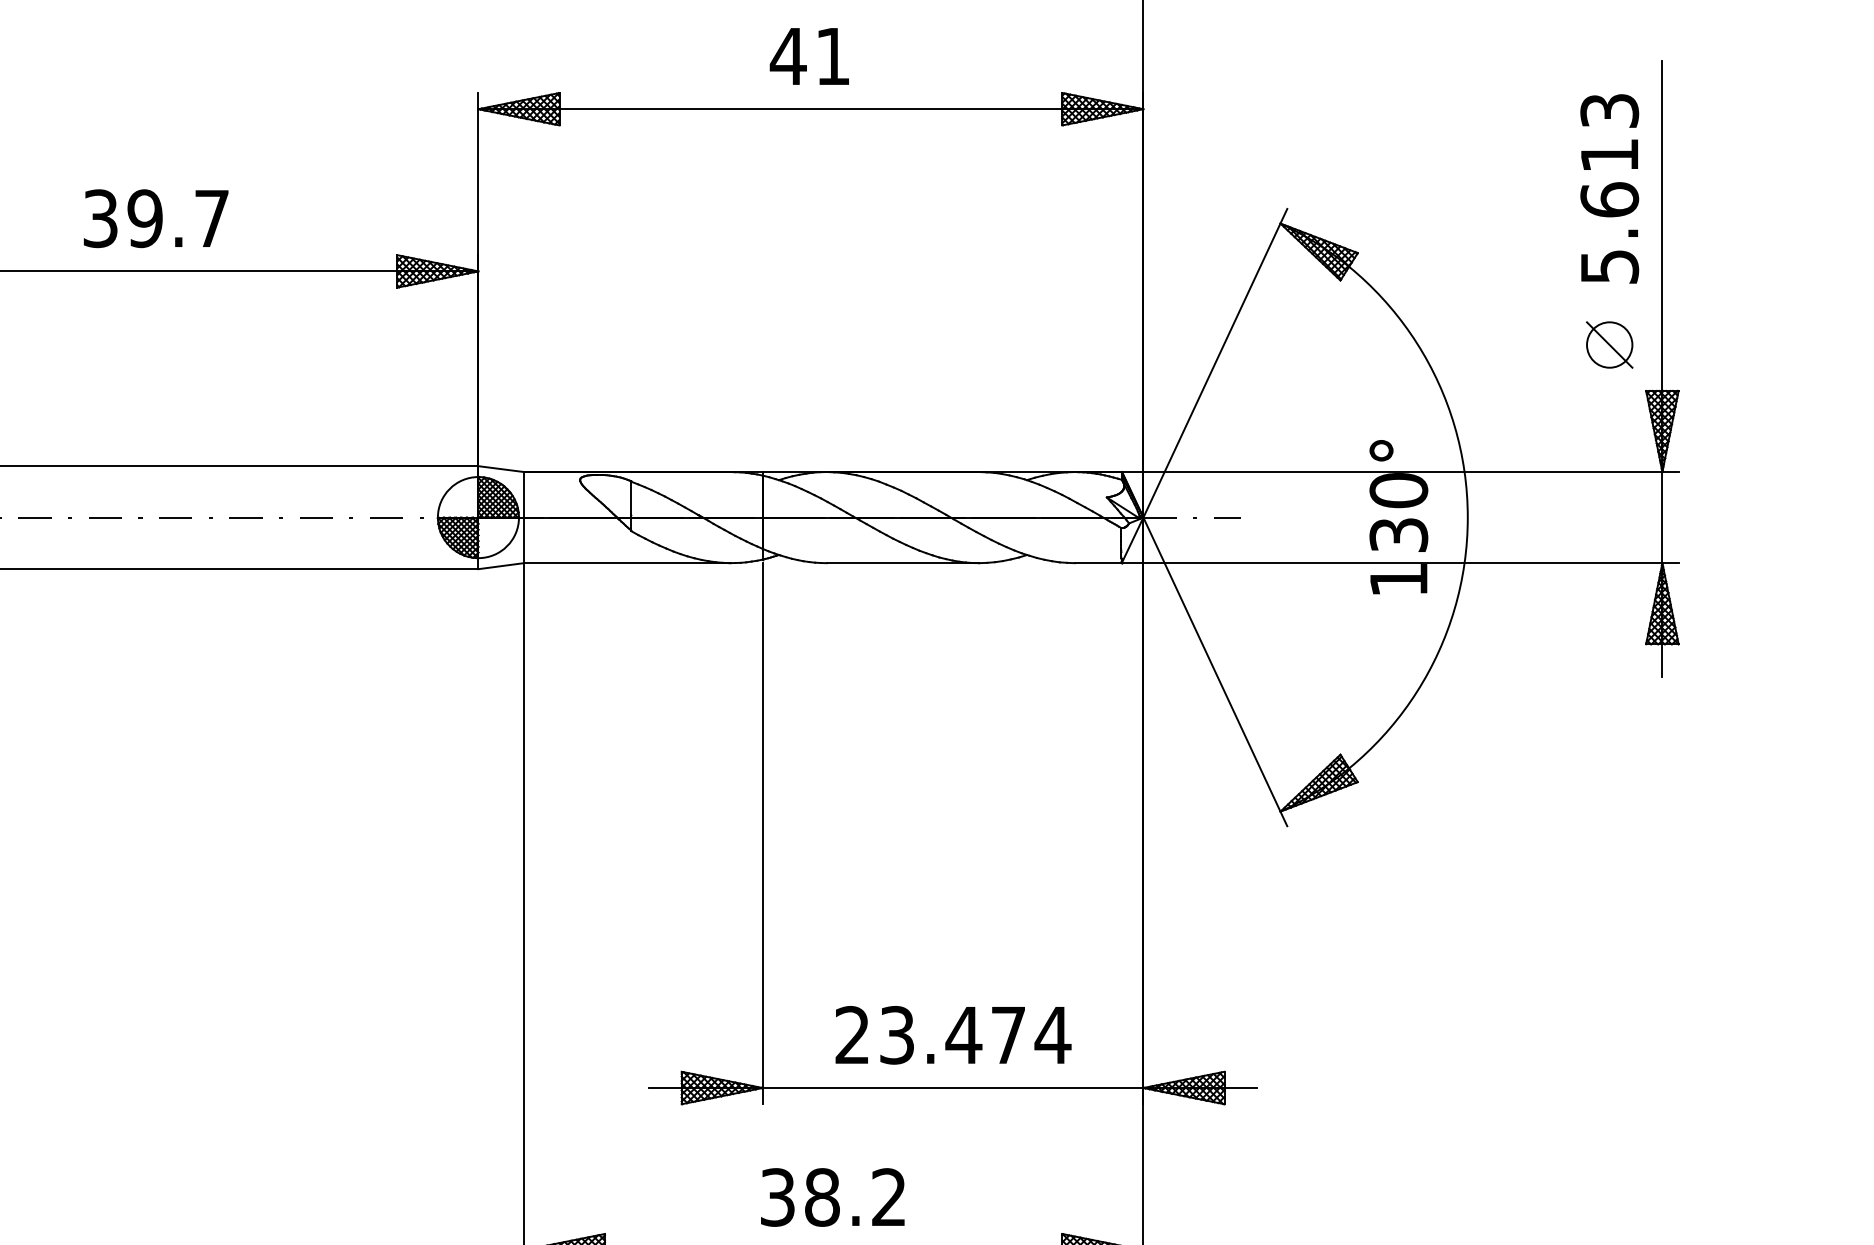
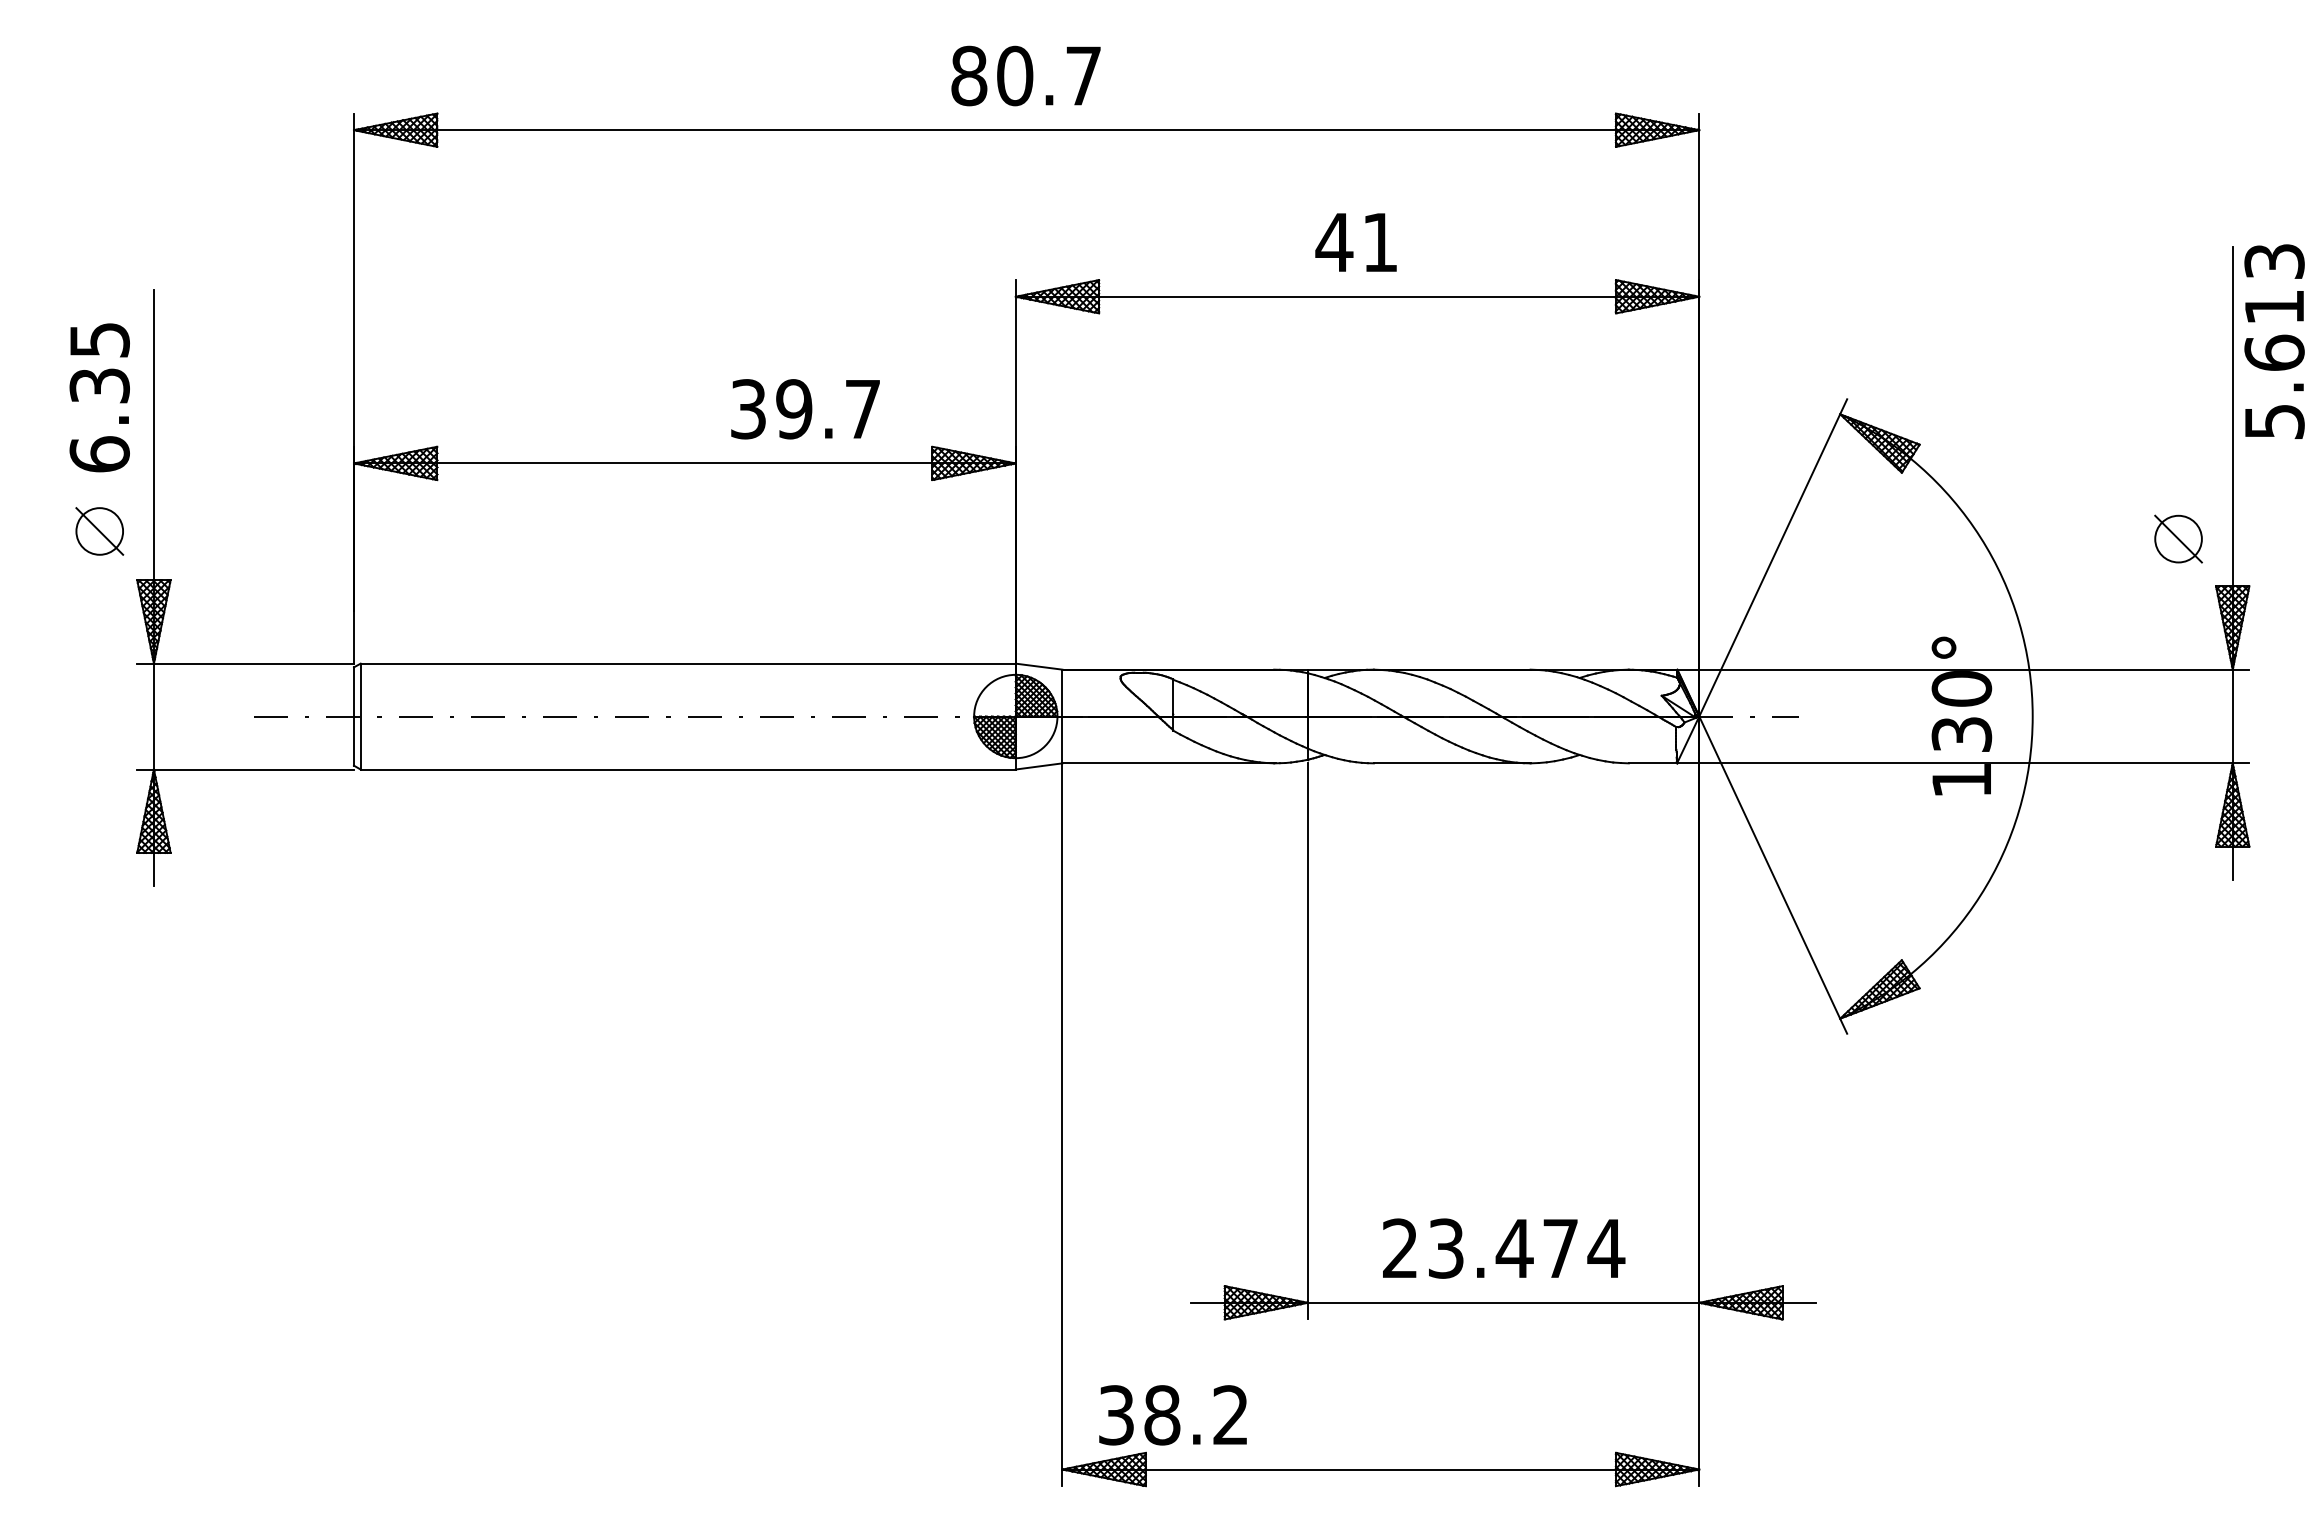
text: (1609, 188) -> (2274, 341), moved
text: (156, 218) -> (805, 409), moved
text: (832, 1197) -> (1172, 1415), moved

